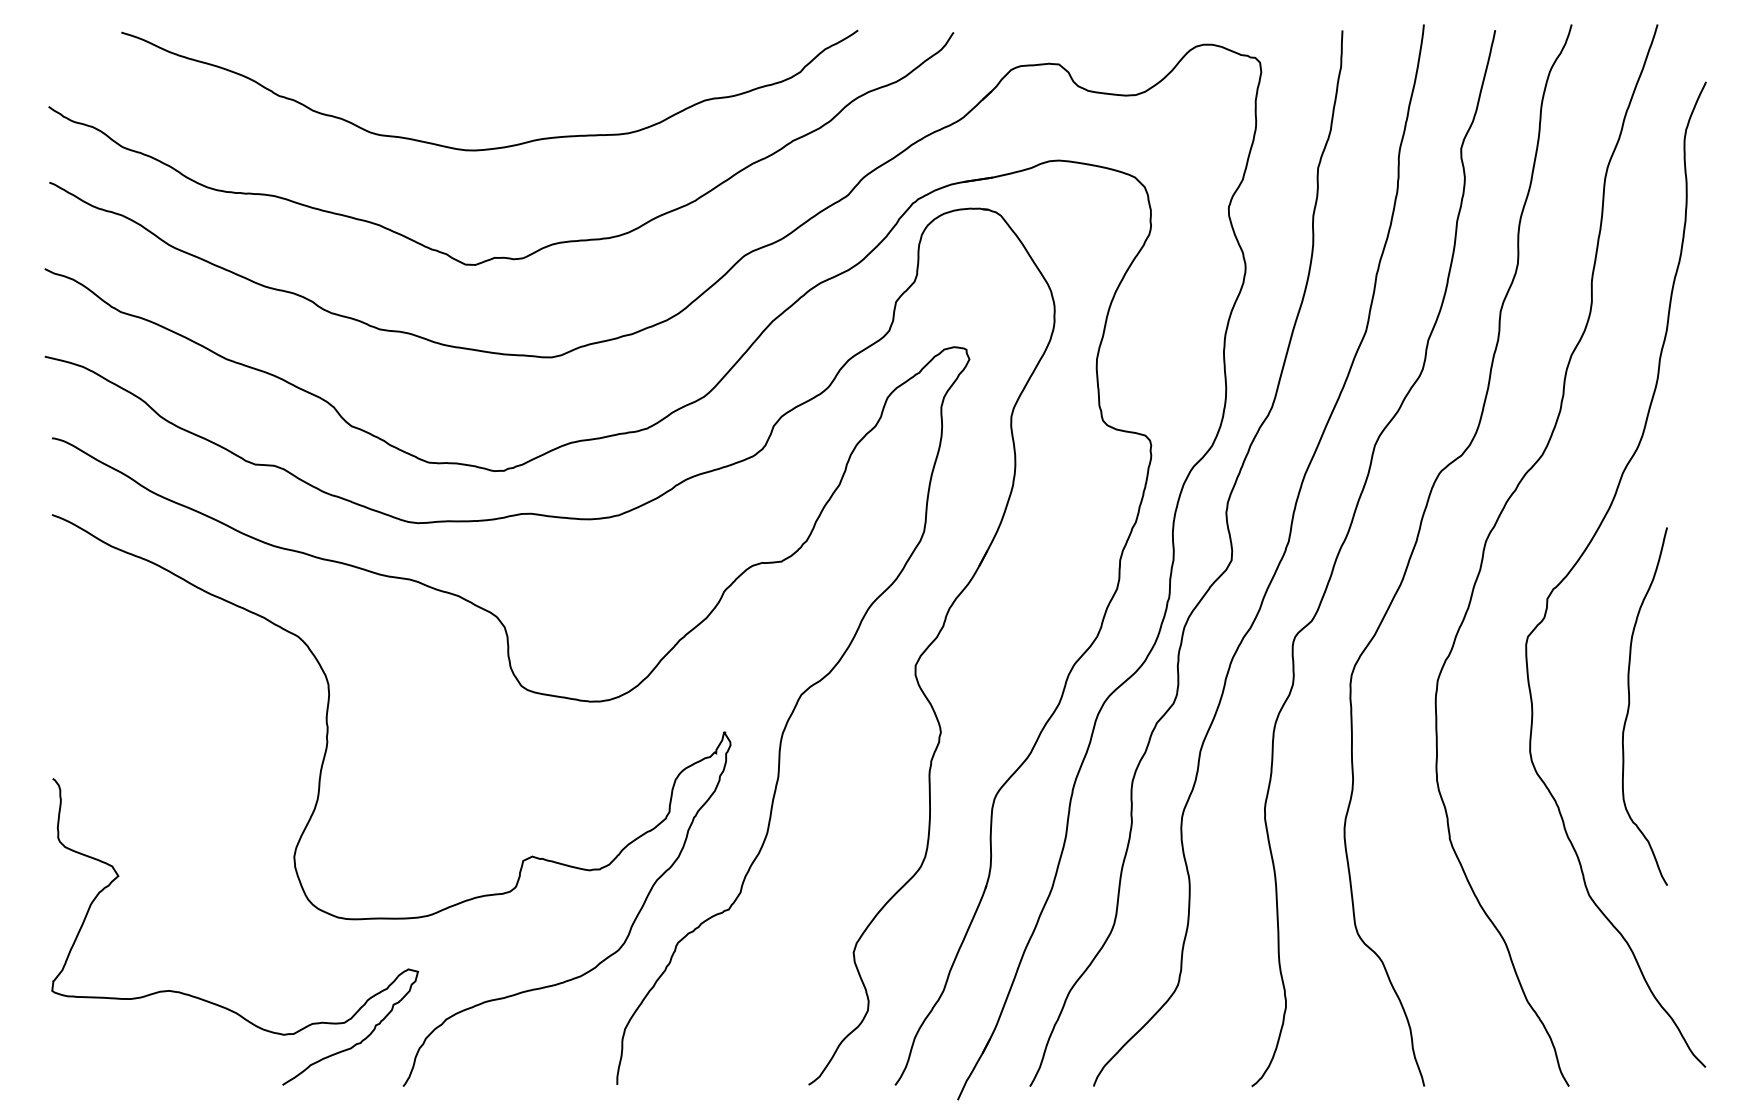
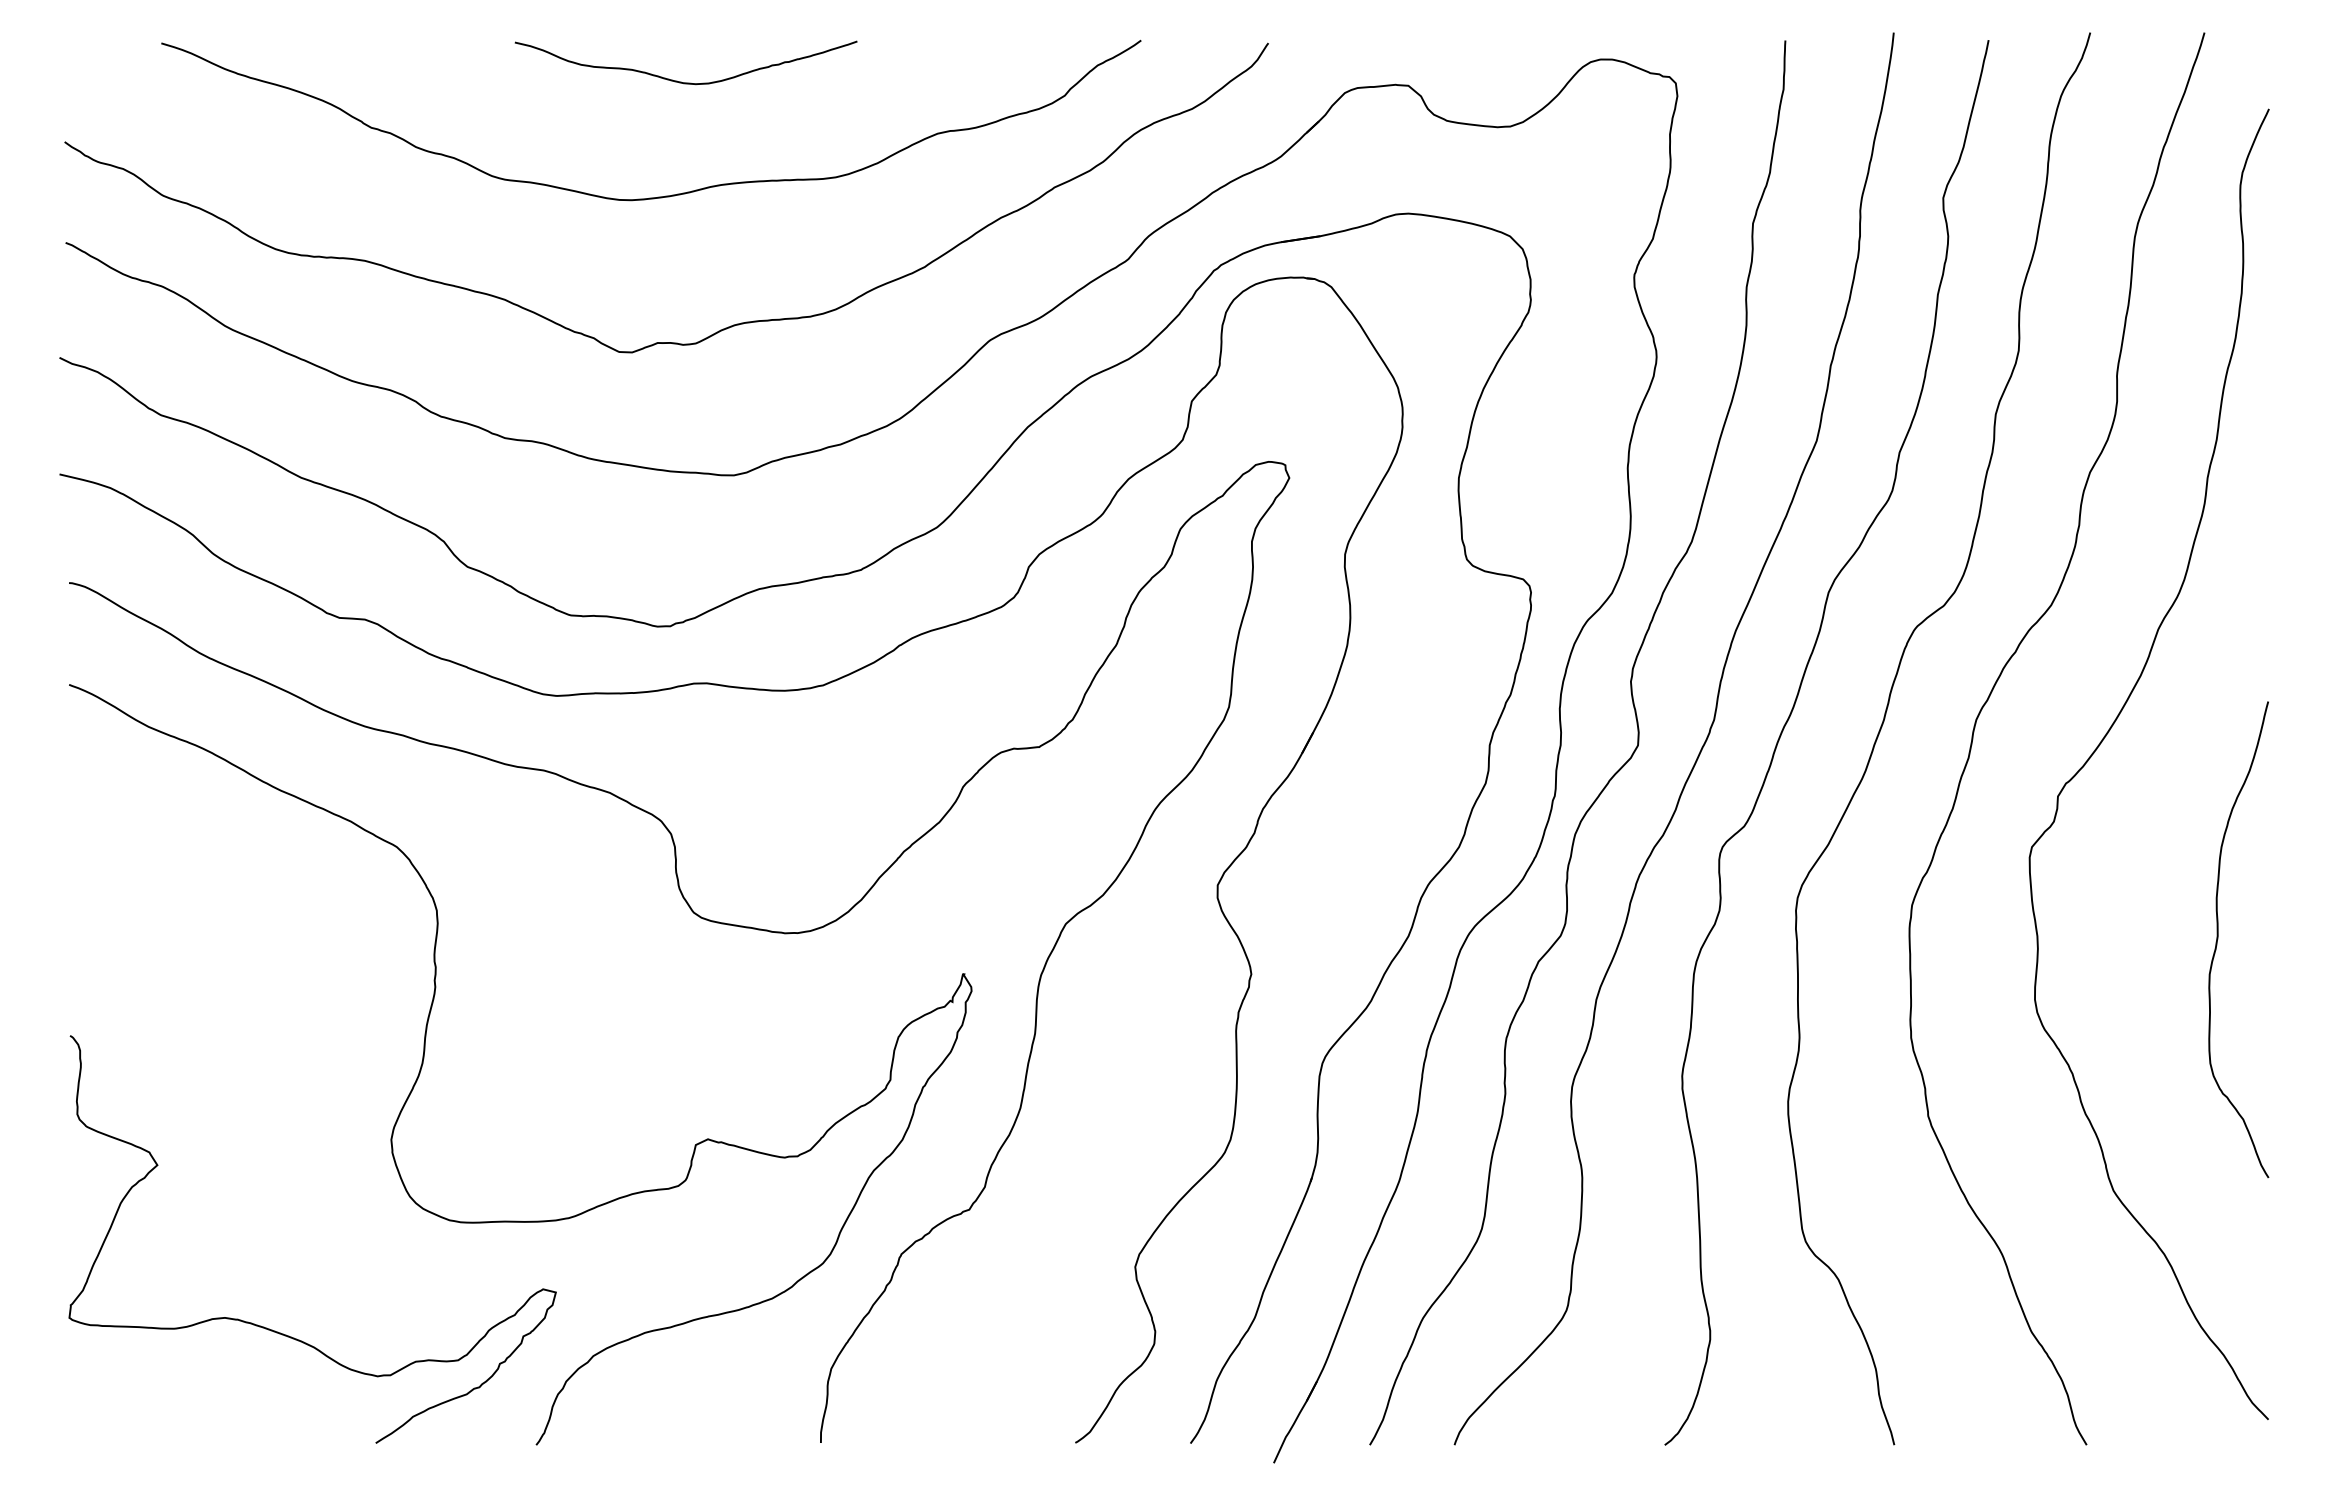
curve: (512, 61) -> (681, 81), added
curve: (1629, 706) -> (2218, 939), moved

